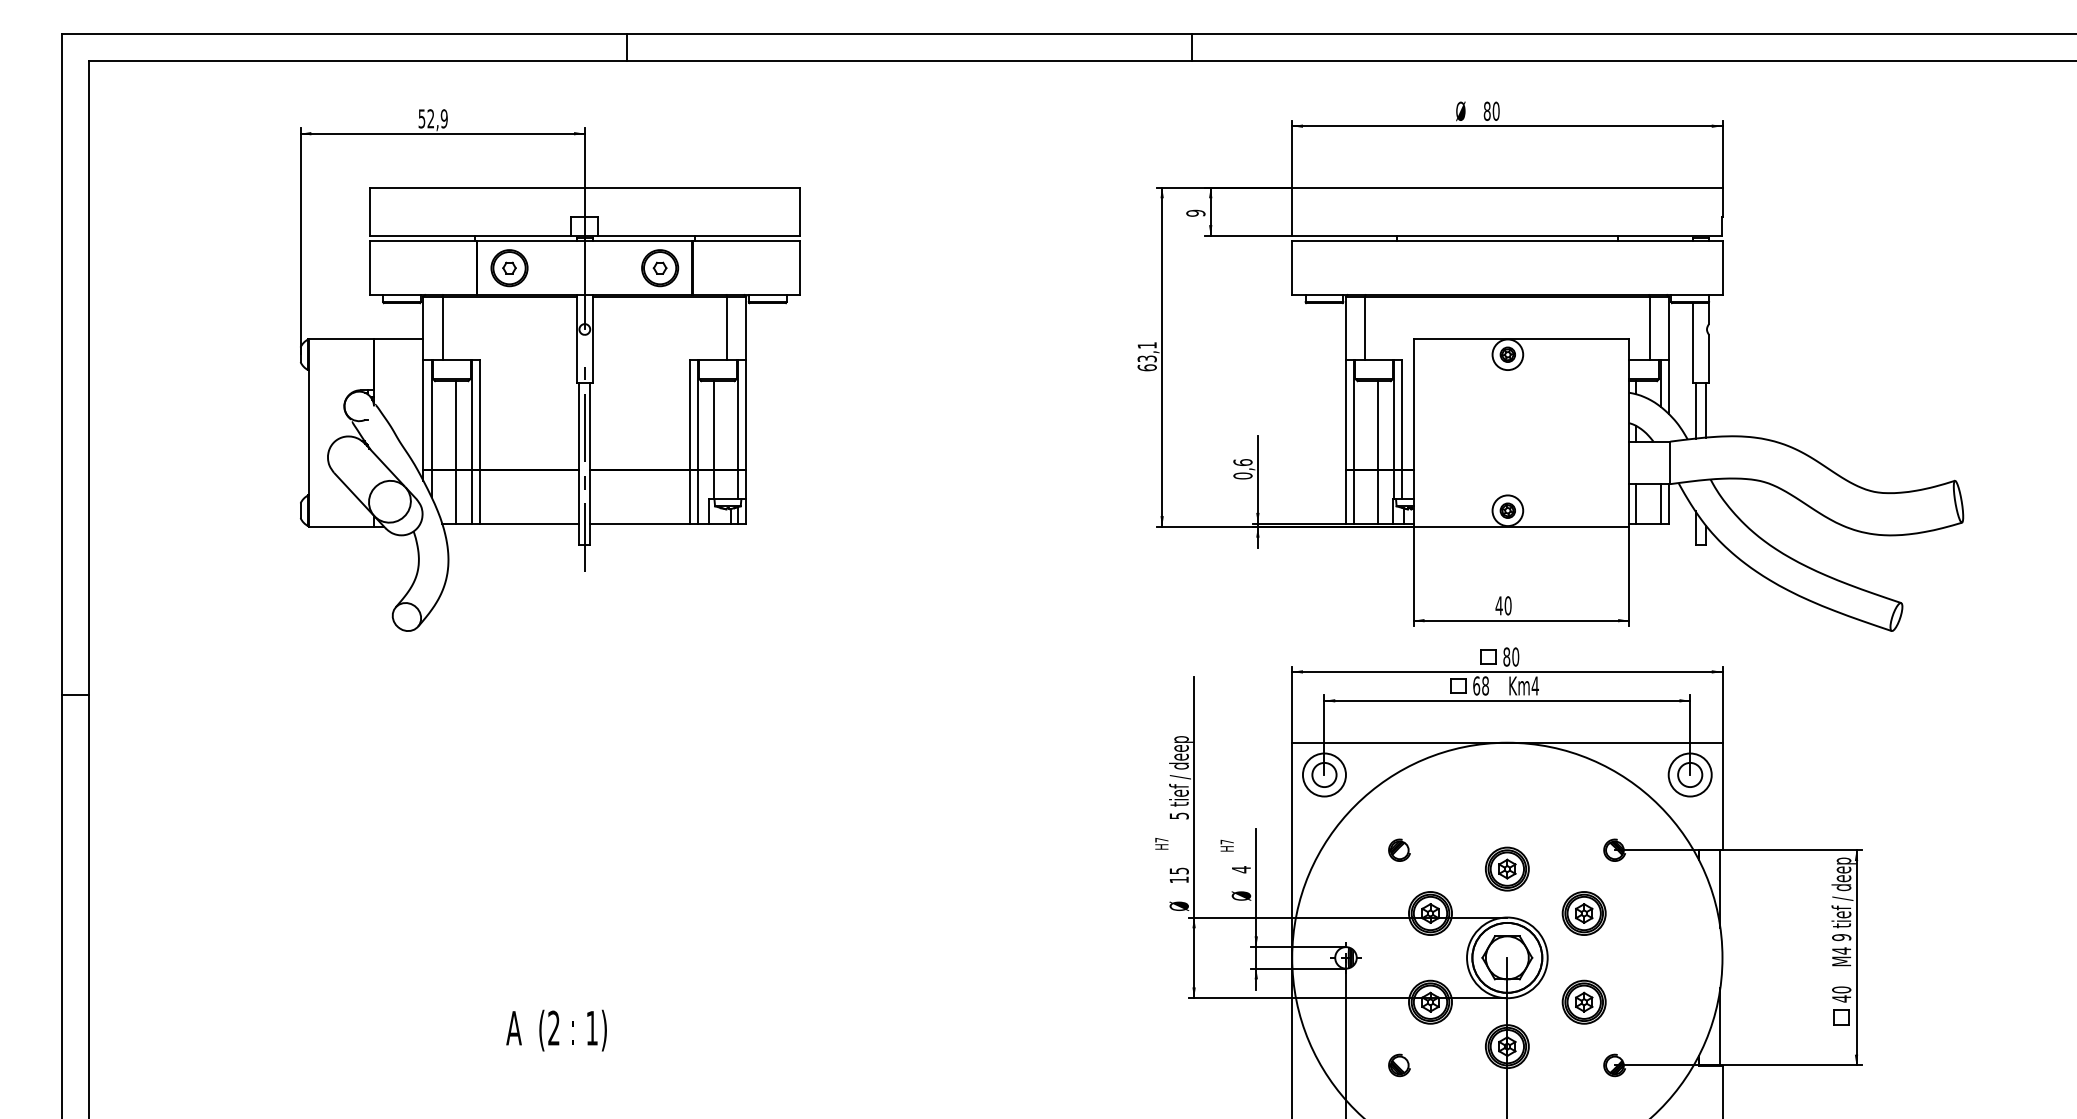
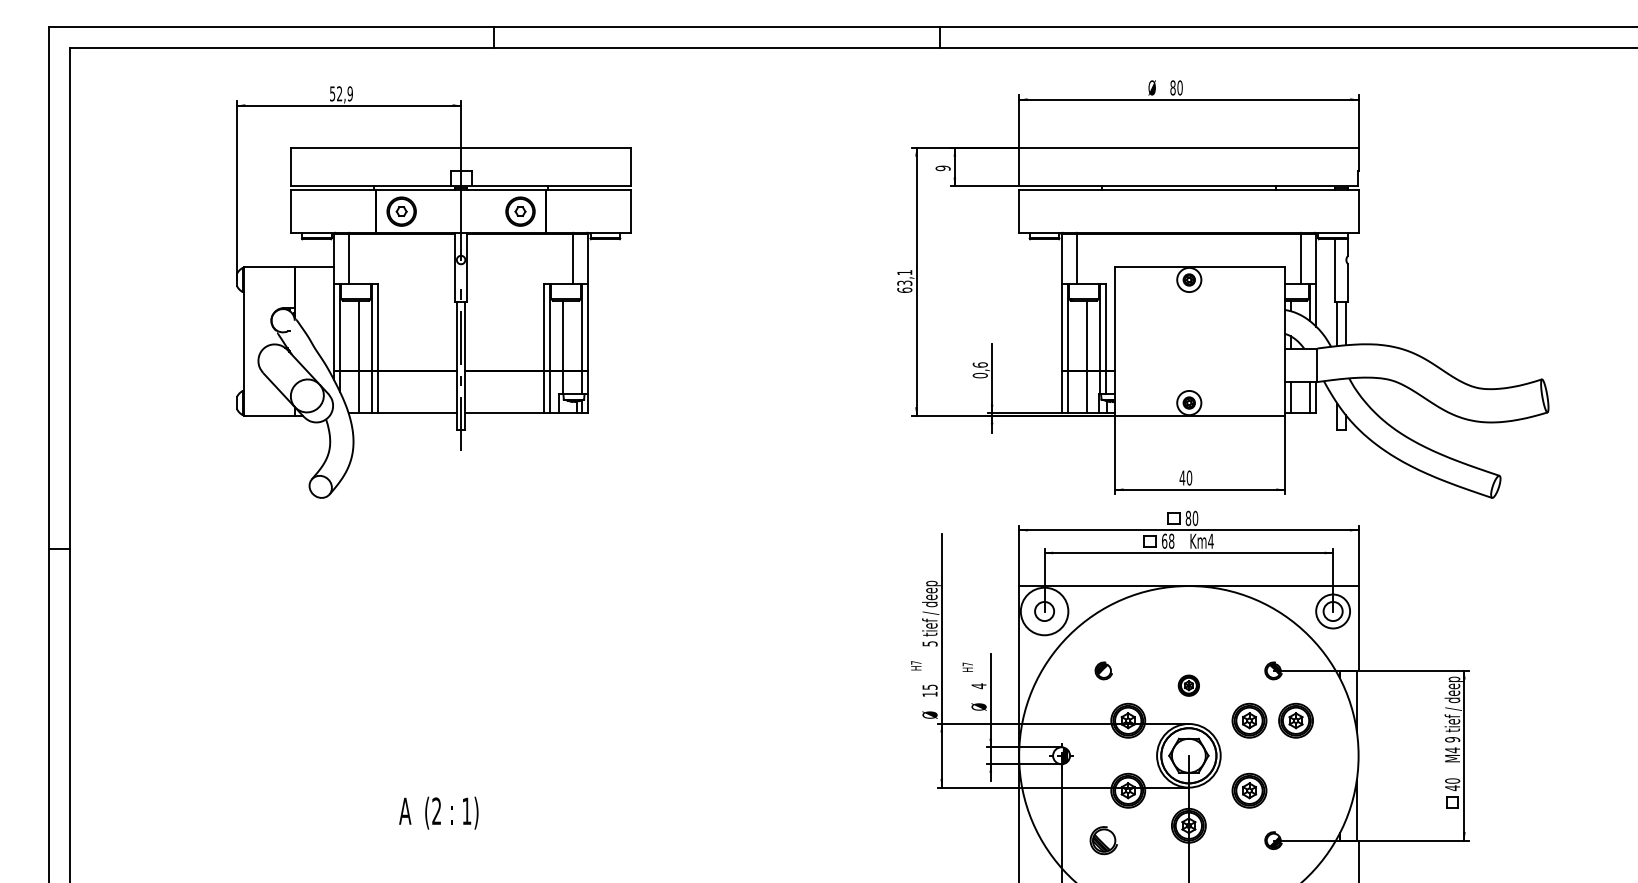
circle: (1323, 774) -> (1043, 611), size x1.4
part: (1507, 868) -> (1188, 685), size x0.6
part: (1642, 913) -> (1295, 720), added
part: (1399, 1065) -> (1103, 840), size x1.6

